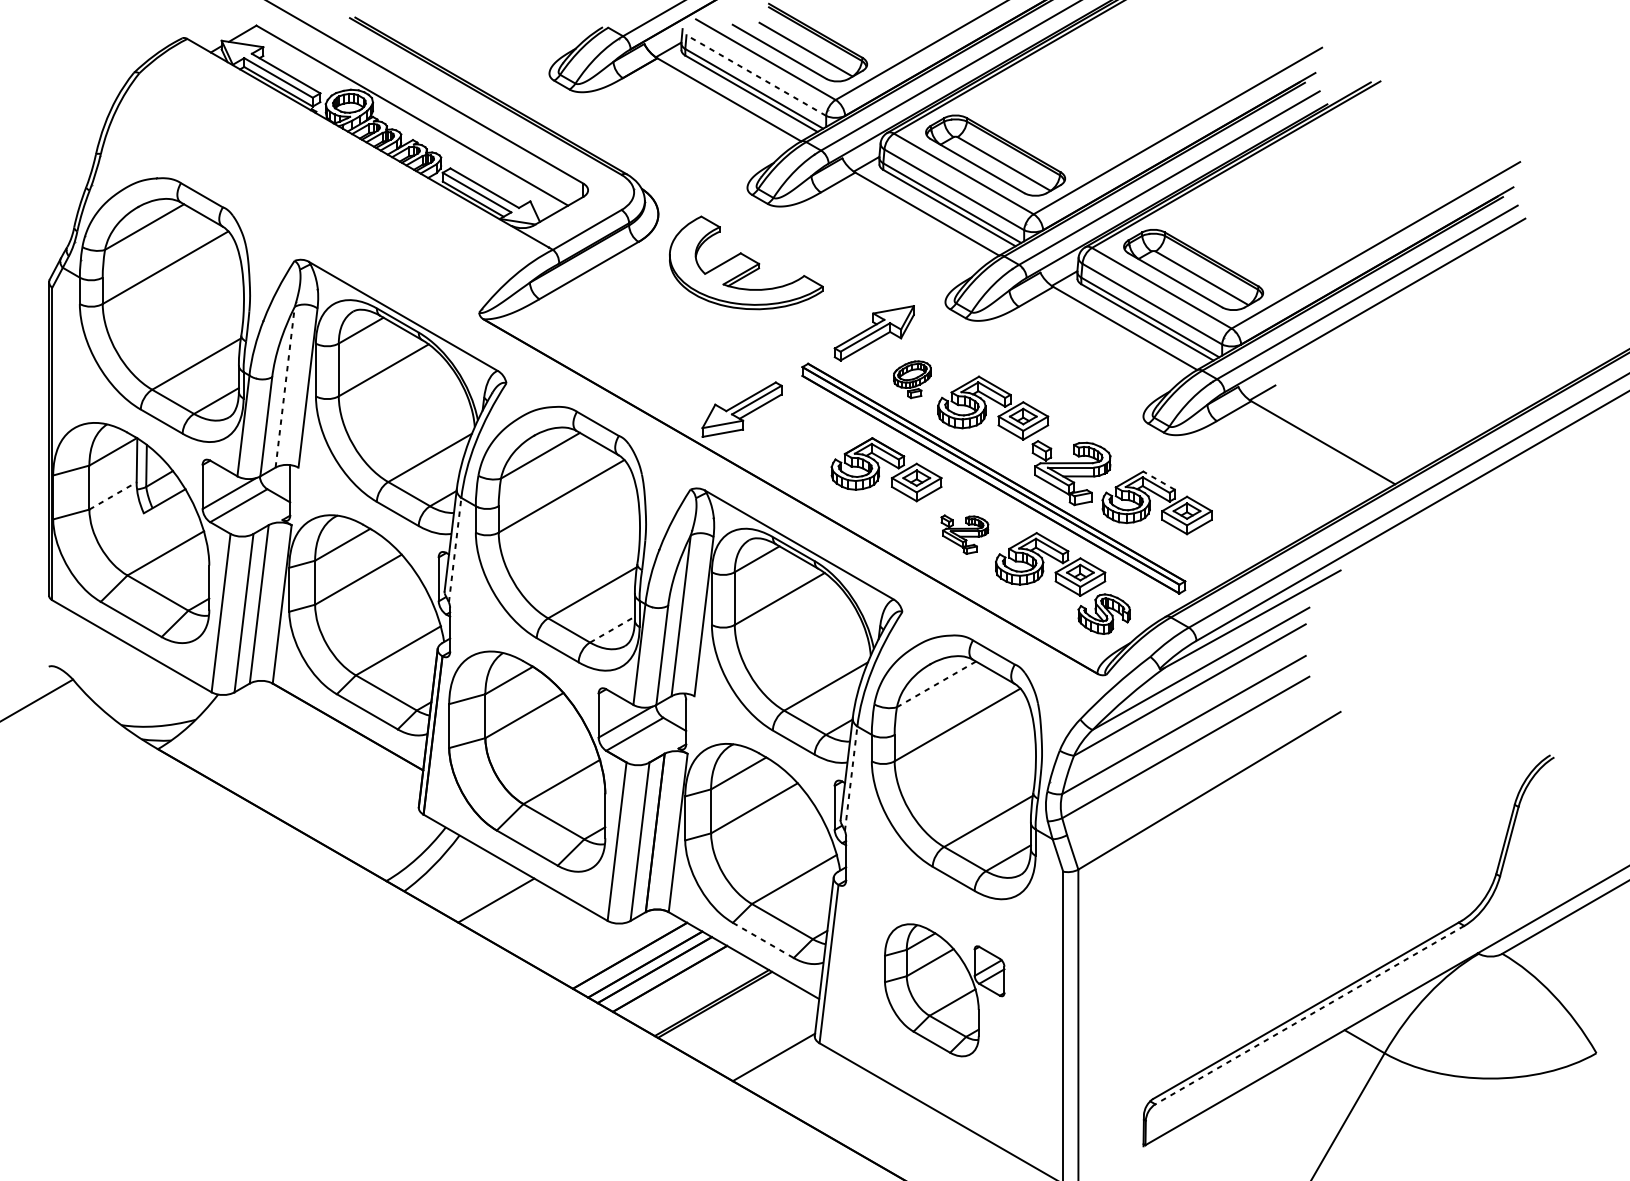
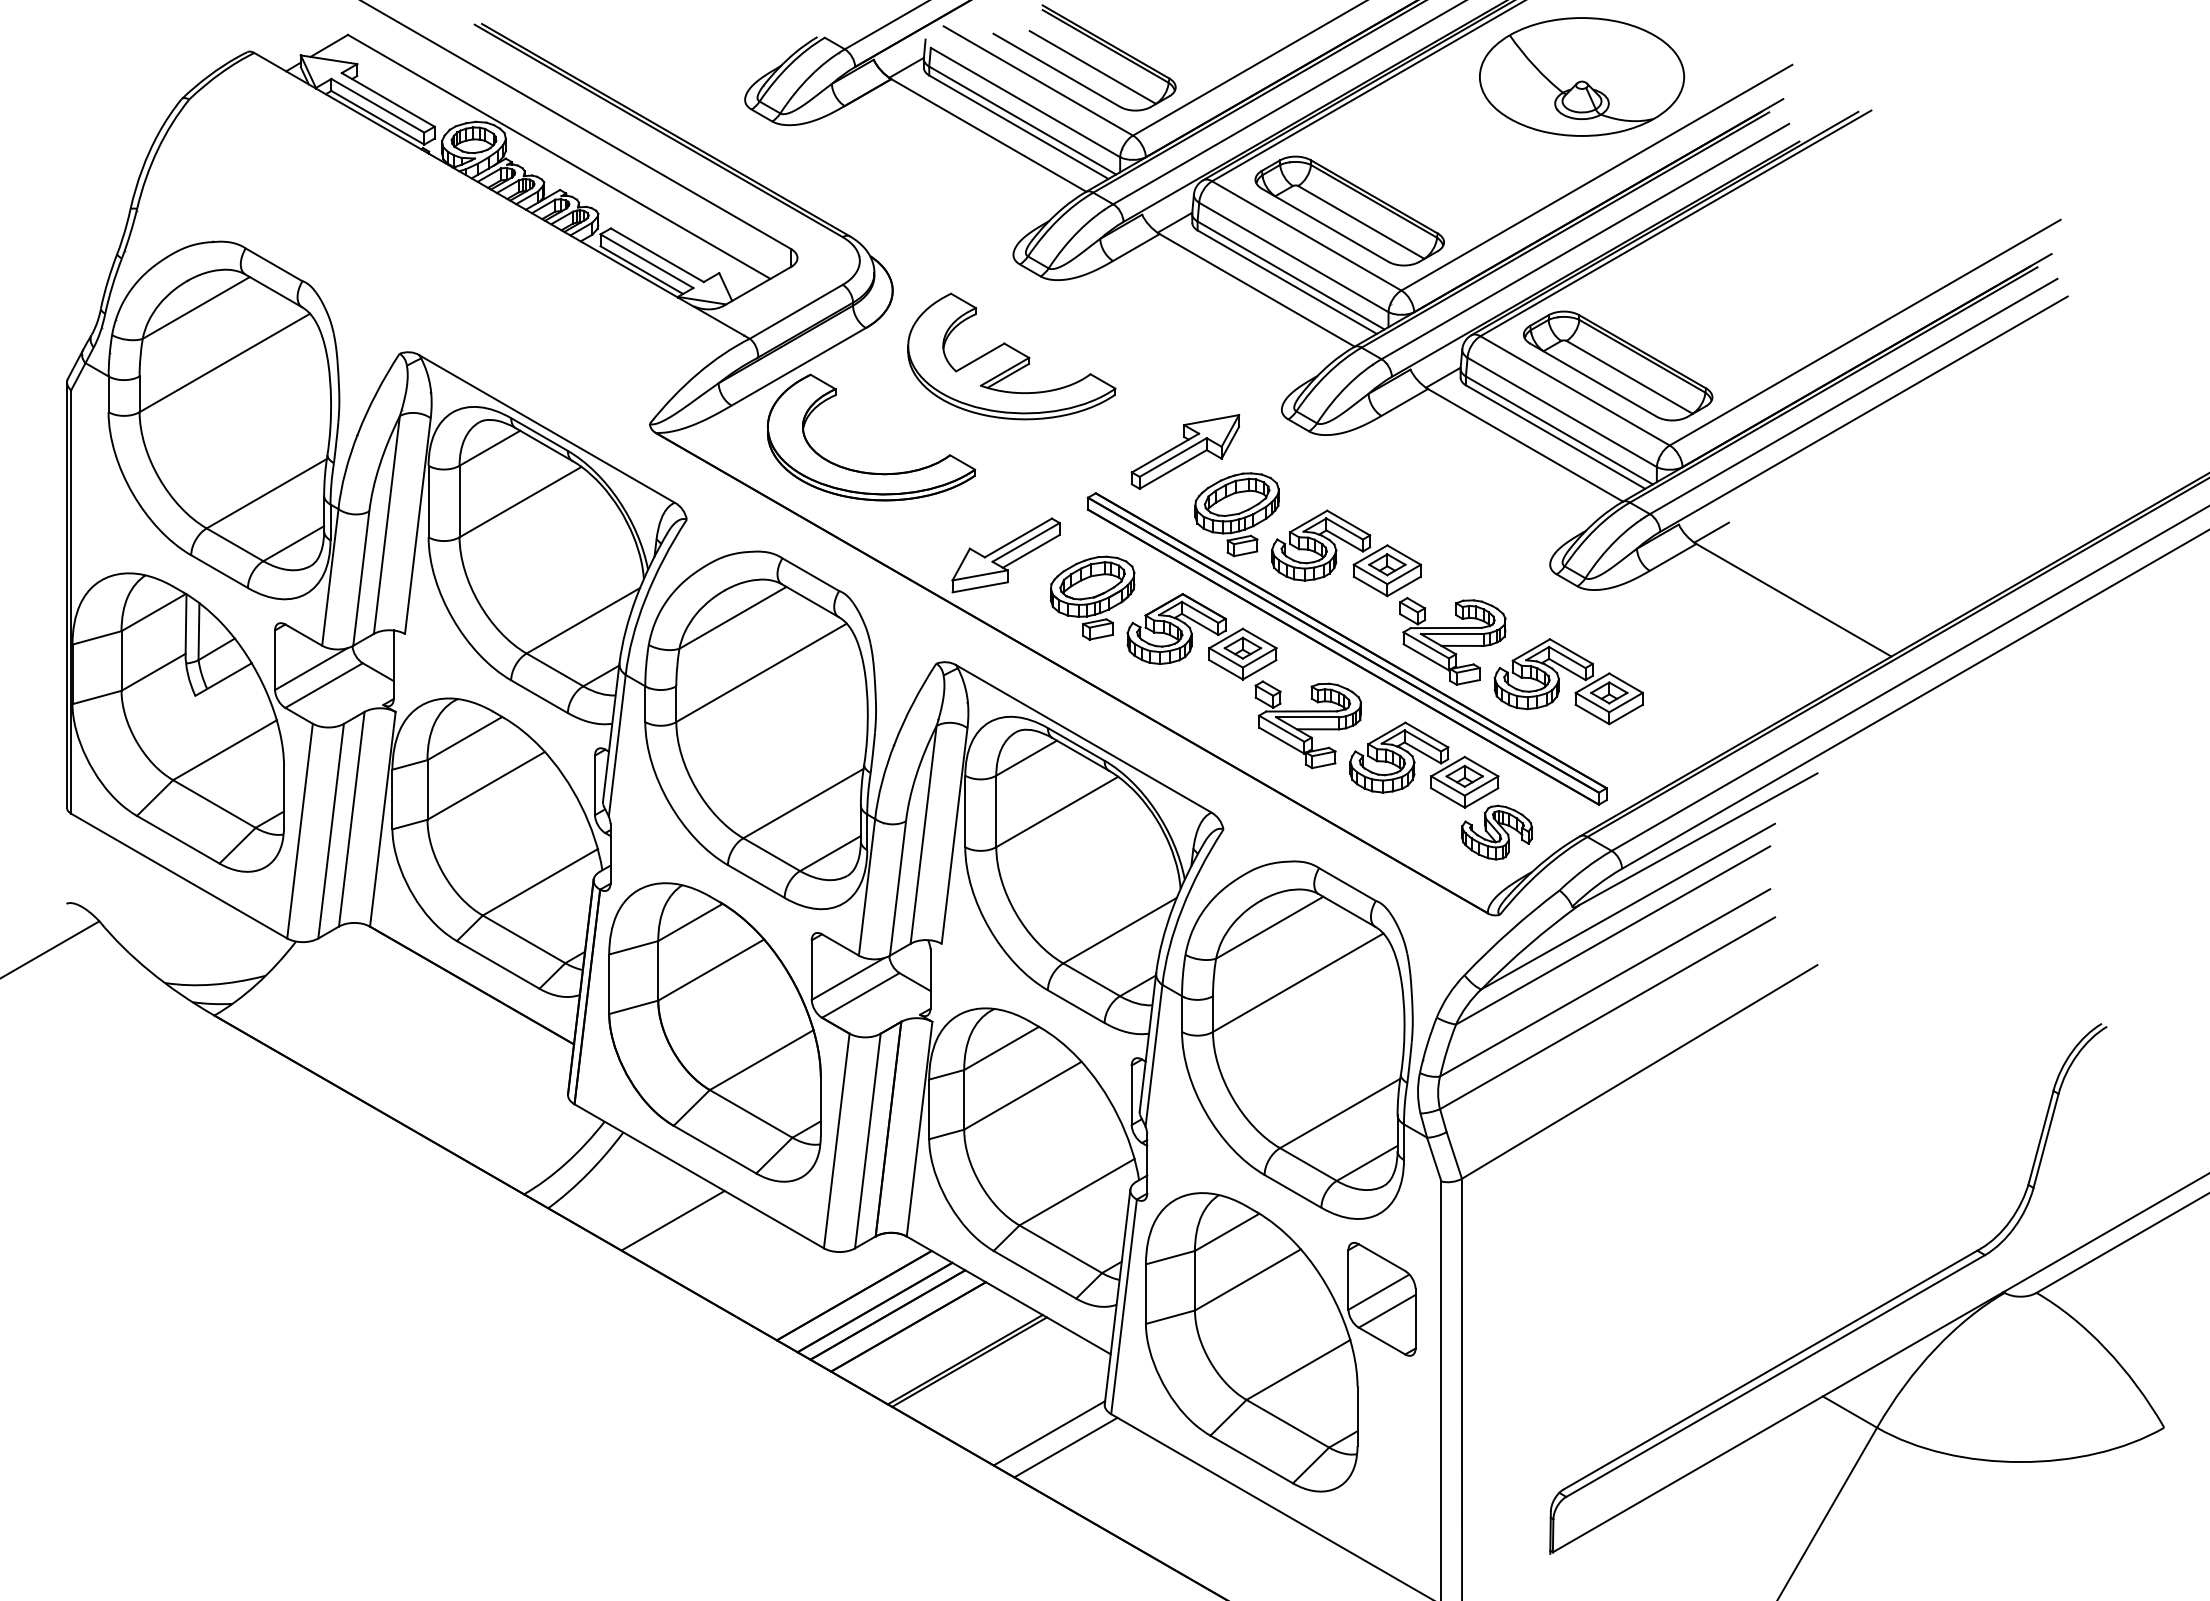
part: (1167, 56) -> (1582, 76), added
line: (756, 75) -> (1025, 102), dashed -> solid
part: (638, 347) -> (865, 471), added
part: (912, 379) -> (1236, 514), size x1.67
line: (284, 386) -> (386, 524), dashed -> solid
part: (805, 440) -> (1092, 597), added
line: (1159, 480) -> (1571, 651), dashed -> solid
line: (112, 496) -> (153, 672), dashed -> solid
part: (964, 534) -> (1307, 724), size x1.67
line: (455, 549) -> (617, 745), dashed -> solid
line: (612, 629) -> (830, 853), dashed -> solid
line: (936, 684) -> (1269, 927), dashed -> solid
line: (851, 778) -> (1154, 1055), dashed -> solid
line: (762, 940) -> (1034, 1274), dashed -> solid
part: (944, 990) -> (1280, 1342), size x1.67
line: (1309, 1015) -> (1775, 1376), dashed -> solid
line: (785, 1067) -> (1065, 1447), added

